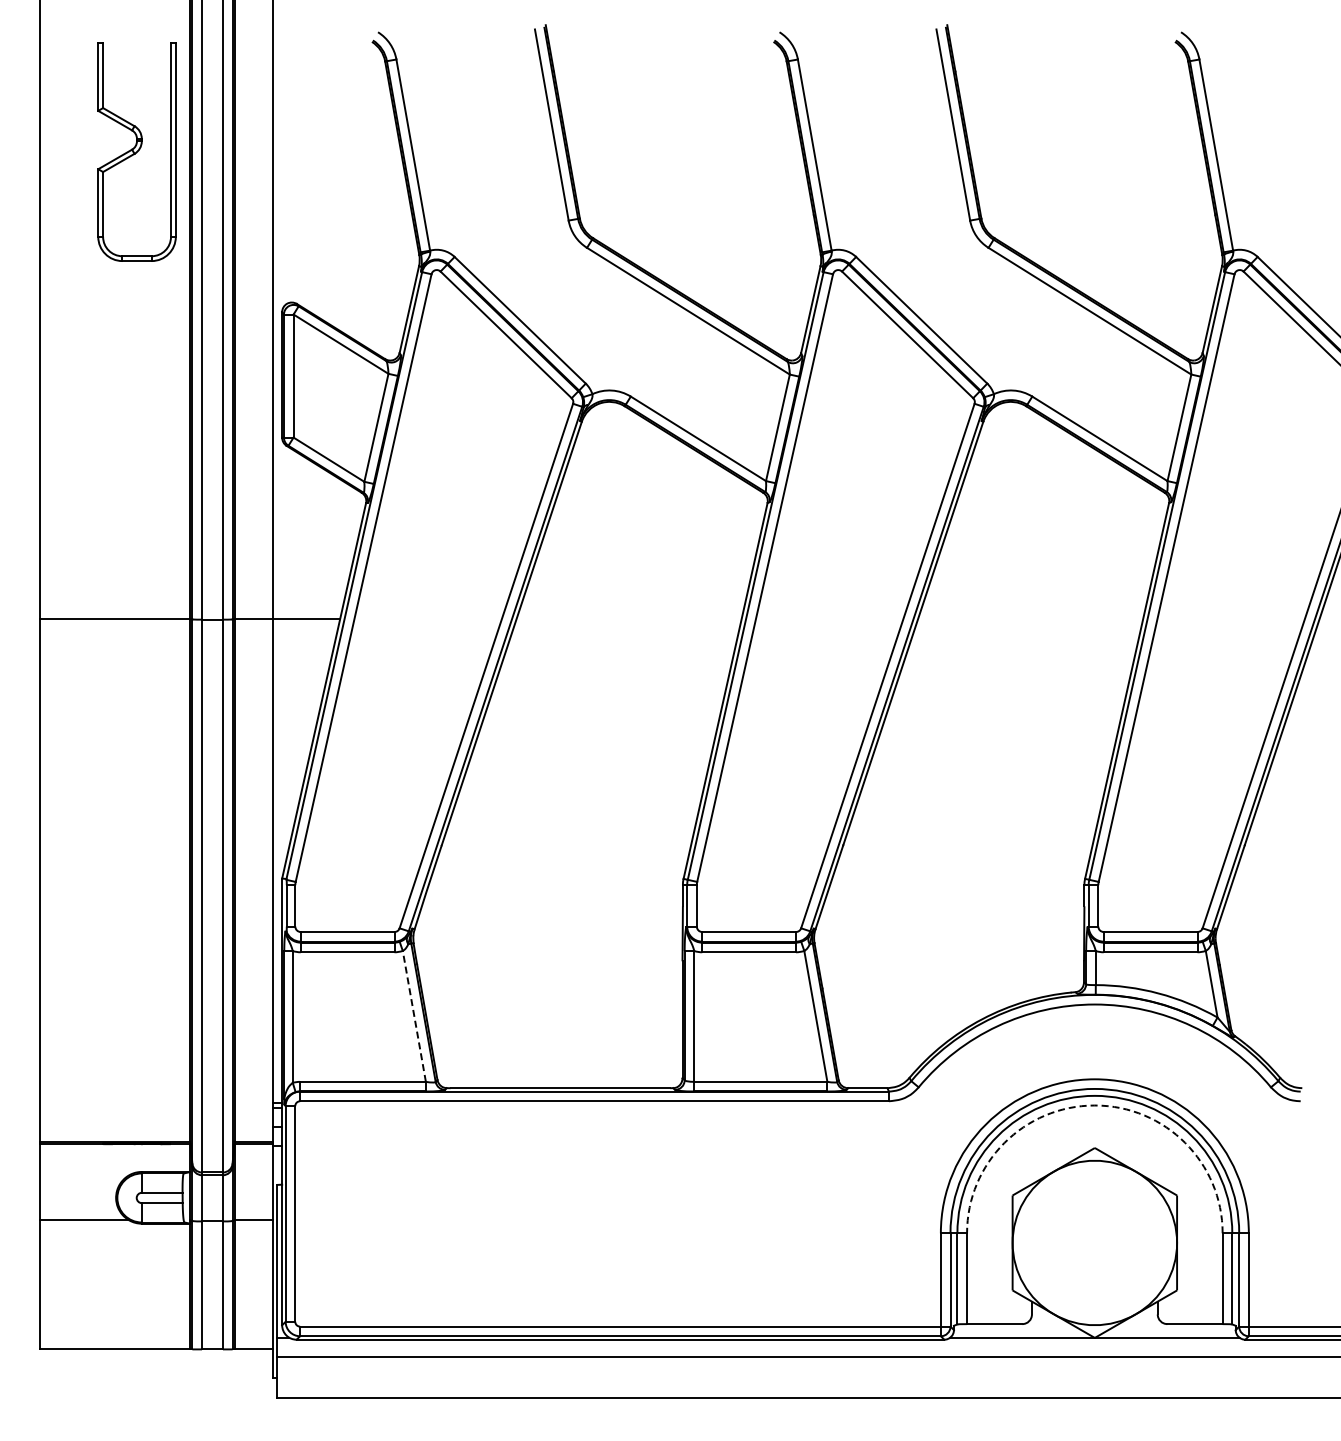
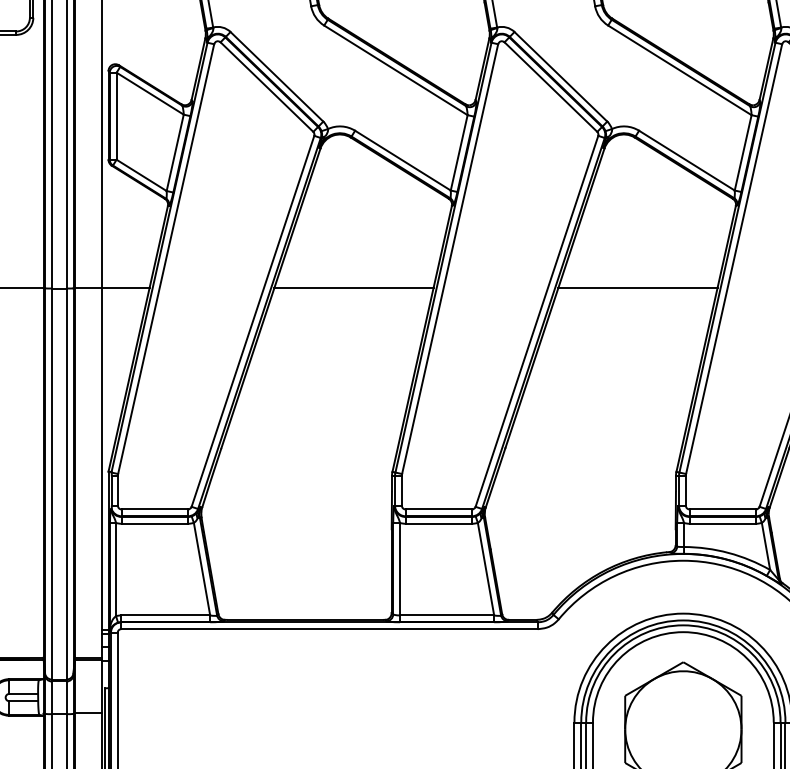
line: (628, 619) -> (353, 288), added
line: (1030, 619) -> (637, 288), added
line: (414, 1015) -> (202, 568), dashed -> solid
arc: (1094, 1105) -> (683, 632), dashed -> solid

